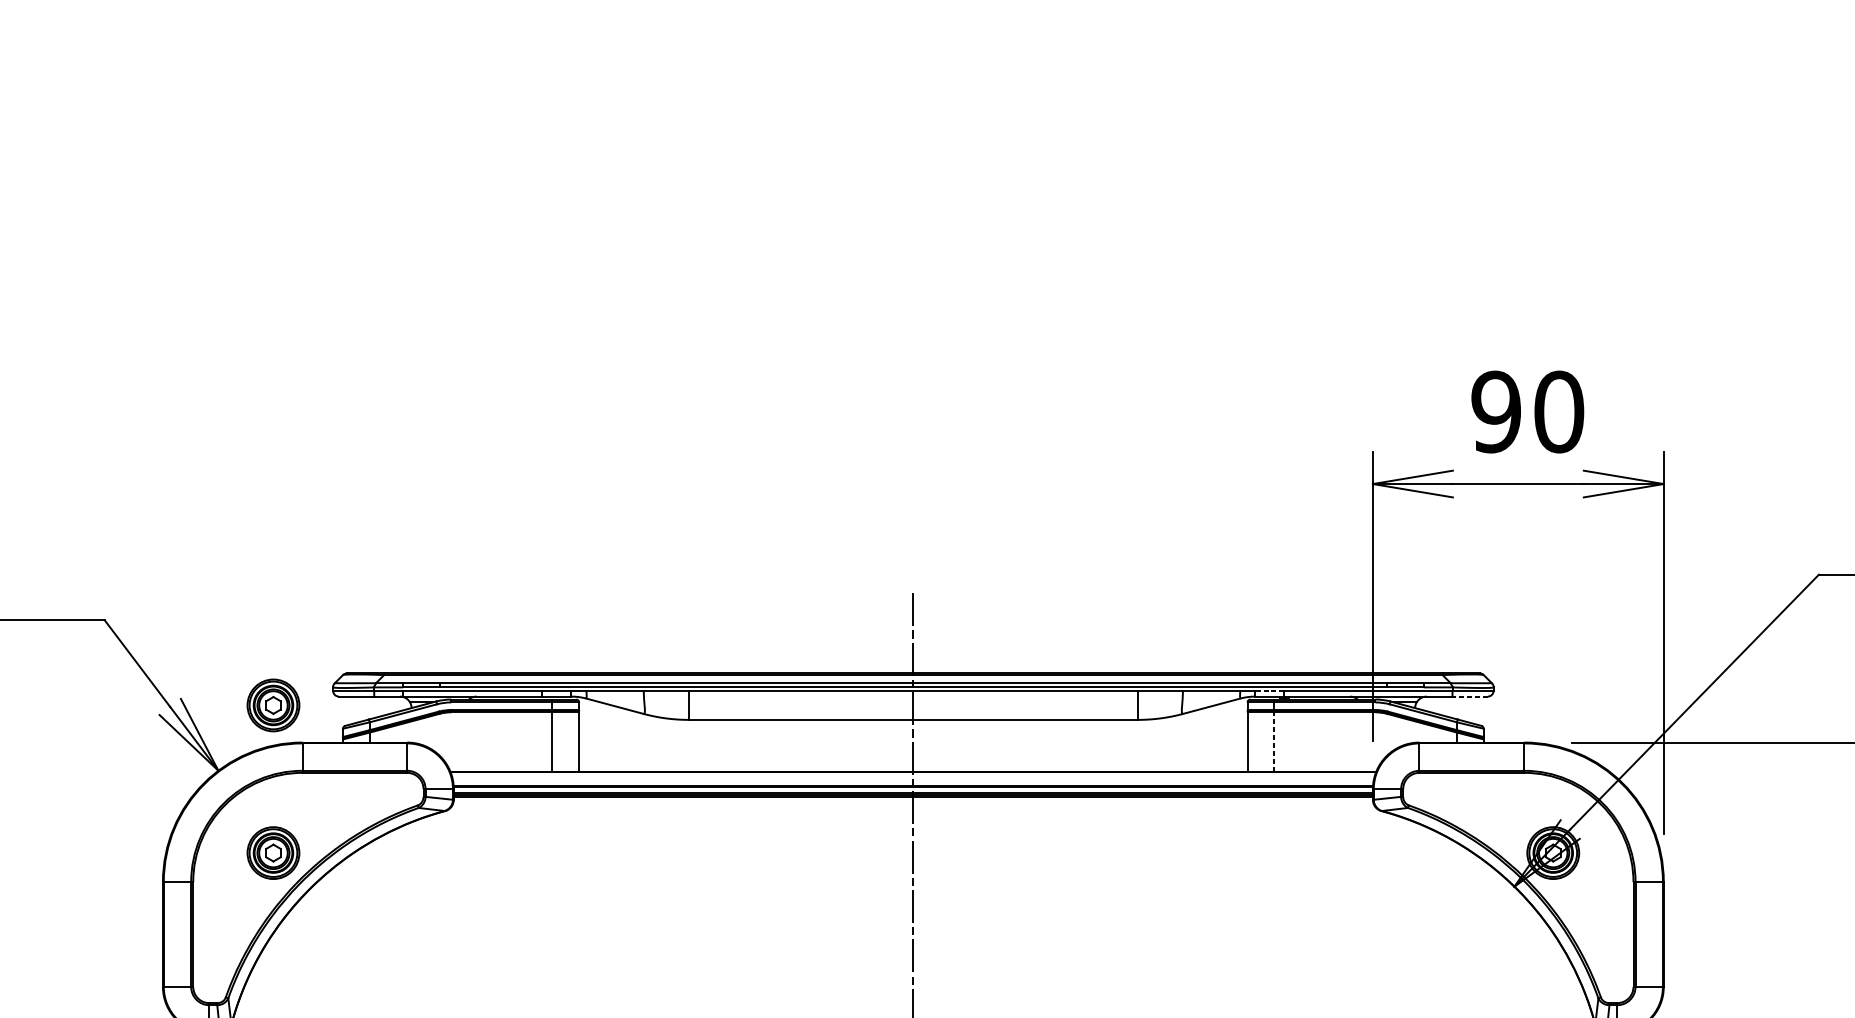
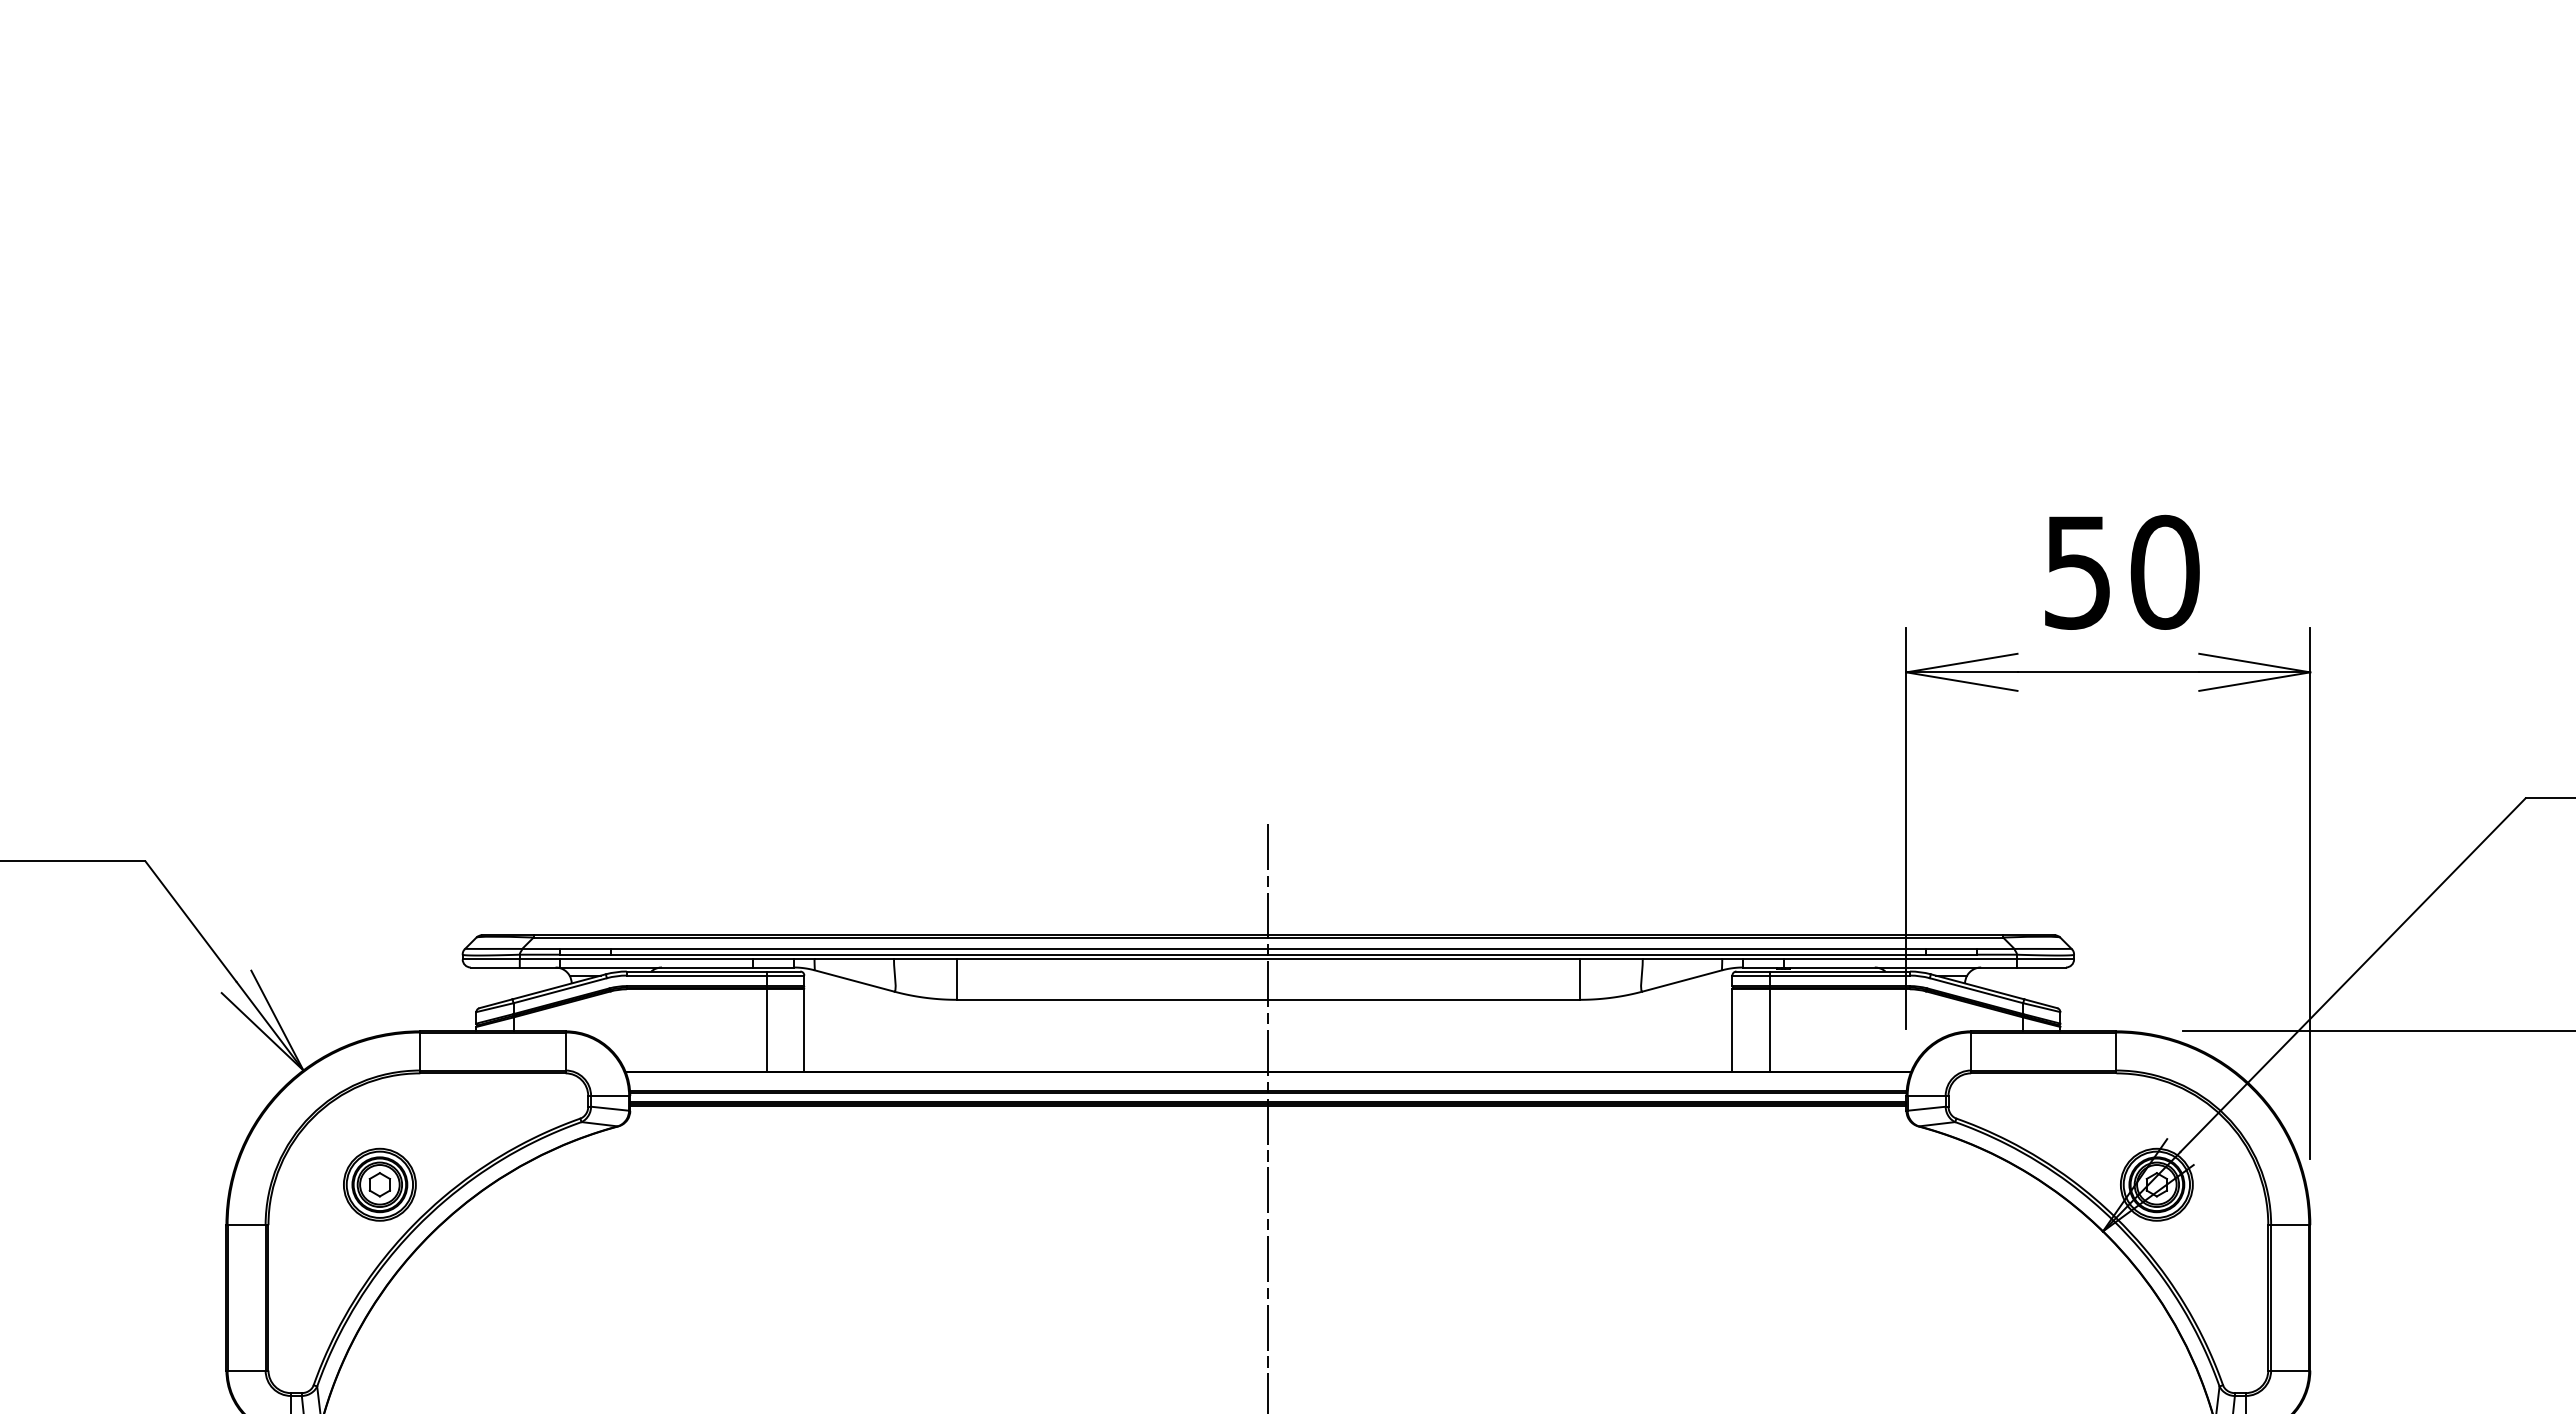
text: (1496, 411) -> (2077, 571), 90 -> 50
line: (1269, 690) -> (1762, 959), dashed -> solid
line: (1470, 696) -> (2041, 967), dashed -> solid
part: (273, 705) -> (379, 979), removed
line: (1274, 741) -> (1769, 1030), dashed -> solid

